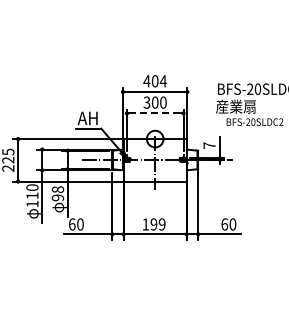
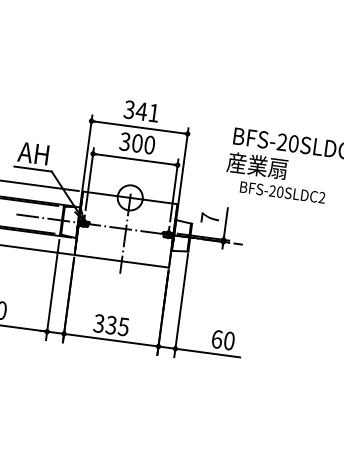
text: (155, 81) -> (142, 111), 404 -> 341
line: (155, 113) -> (135, 159), dashed -> solid
text: (153, 224) -> (110, 325), 199 -> 335

